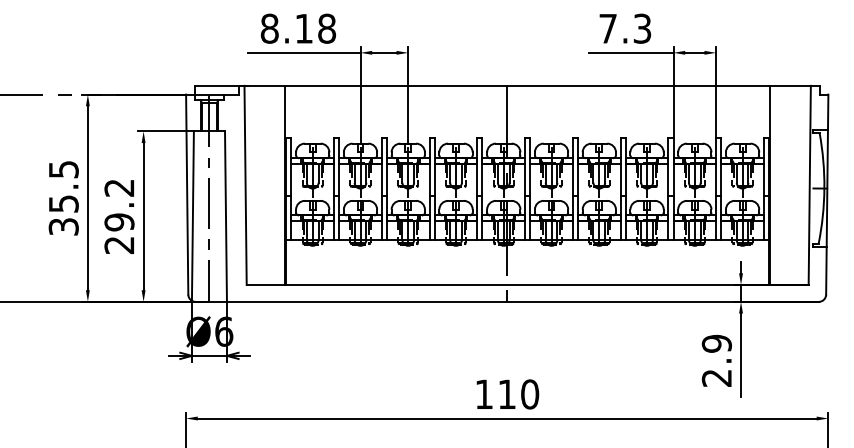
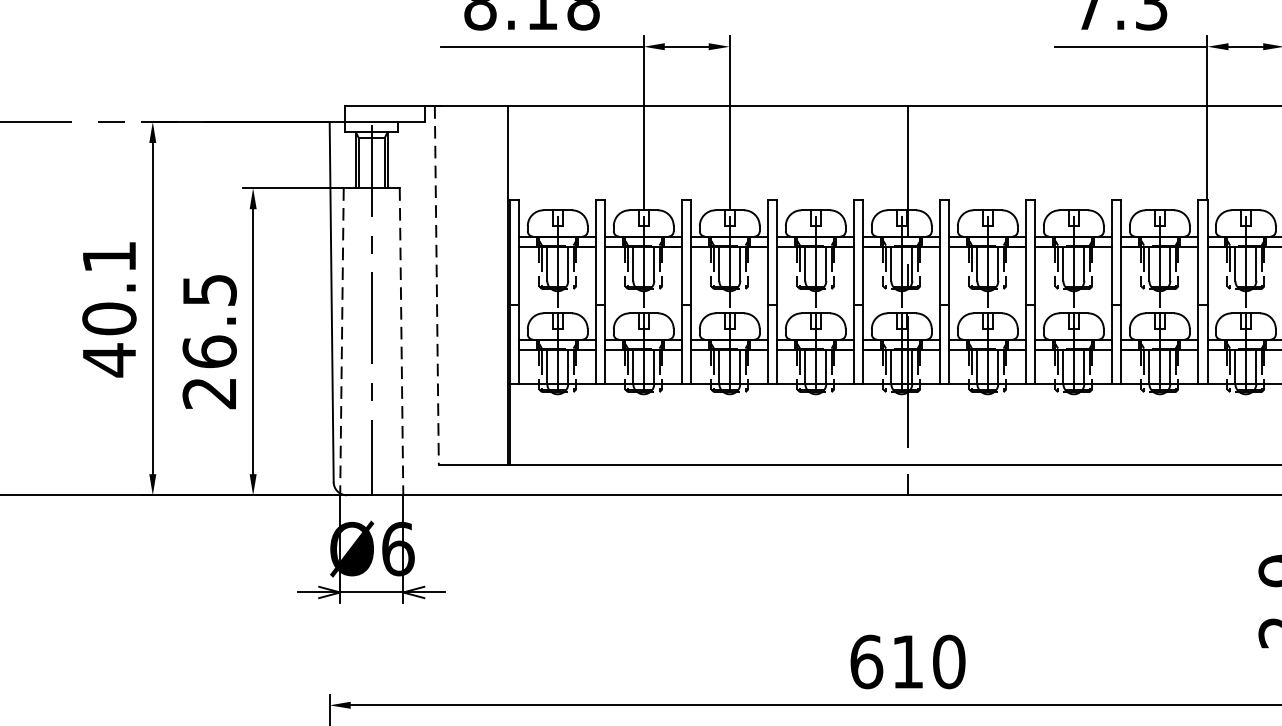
line: (245, 185) -> (436, 285), solid -> dashed
text: (63, 198) -> (108, 309), 35.5 -> 40.1
text: (119, 205) -> (209, 321), 29.2 -> 26.5
line: (192, 216) -> (341, 341), solid -> dashed
line: (226, 217) -> (402, 343), solid -> dashed
text: (484, 394) -> (867, 662), 110 -> 610

